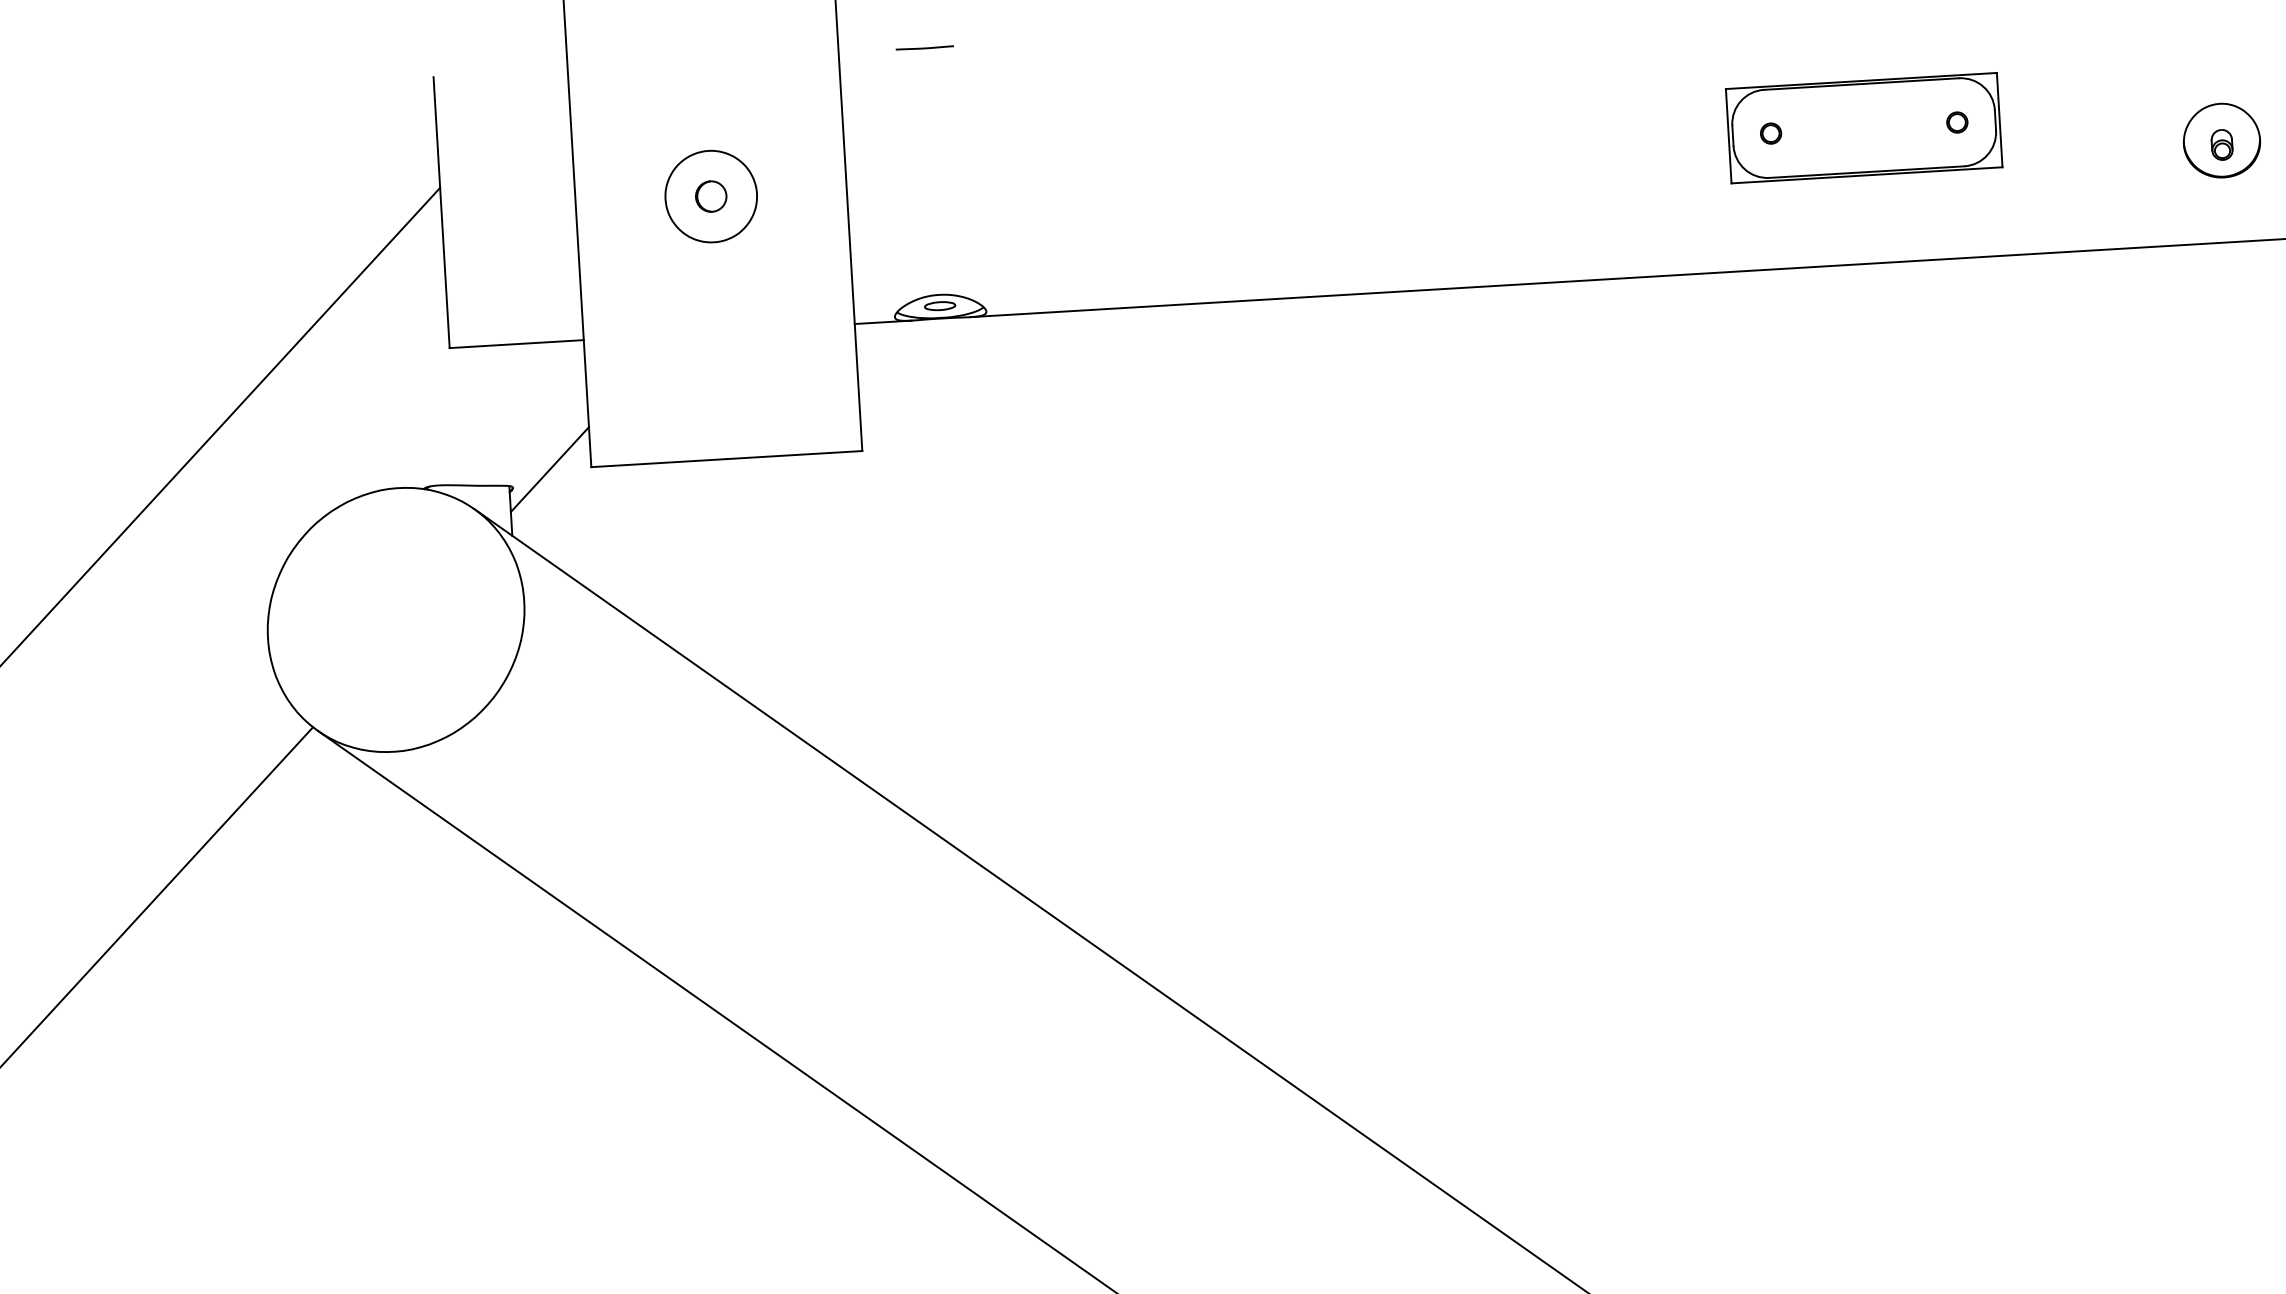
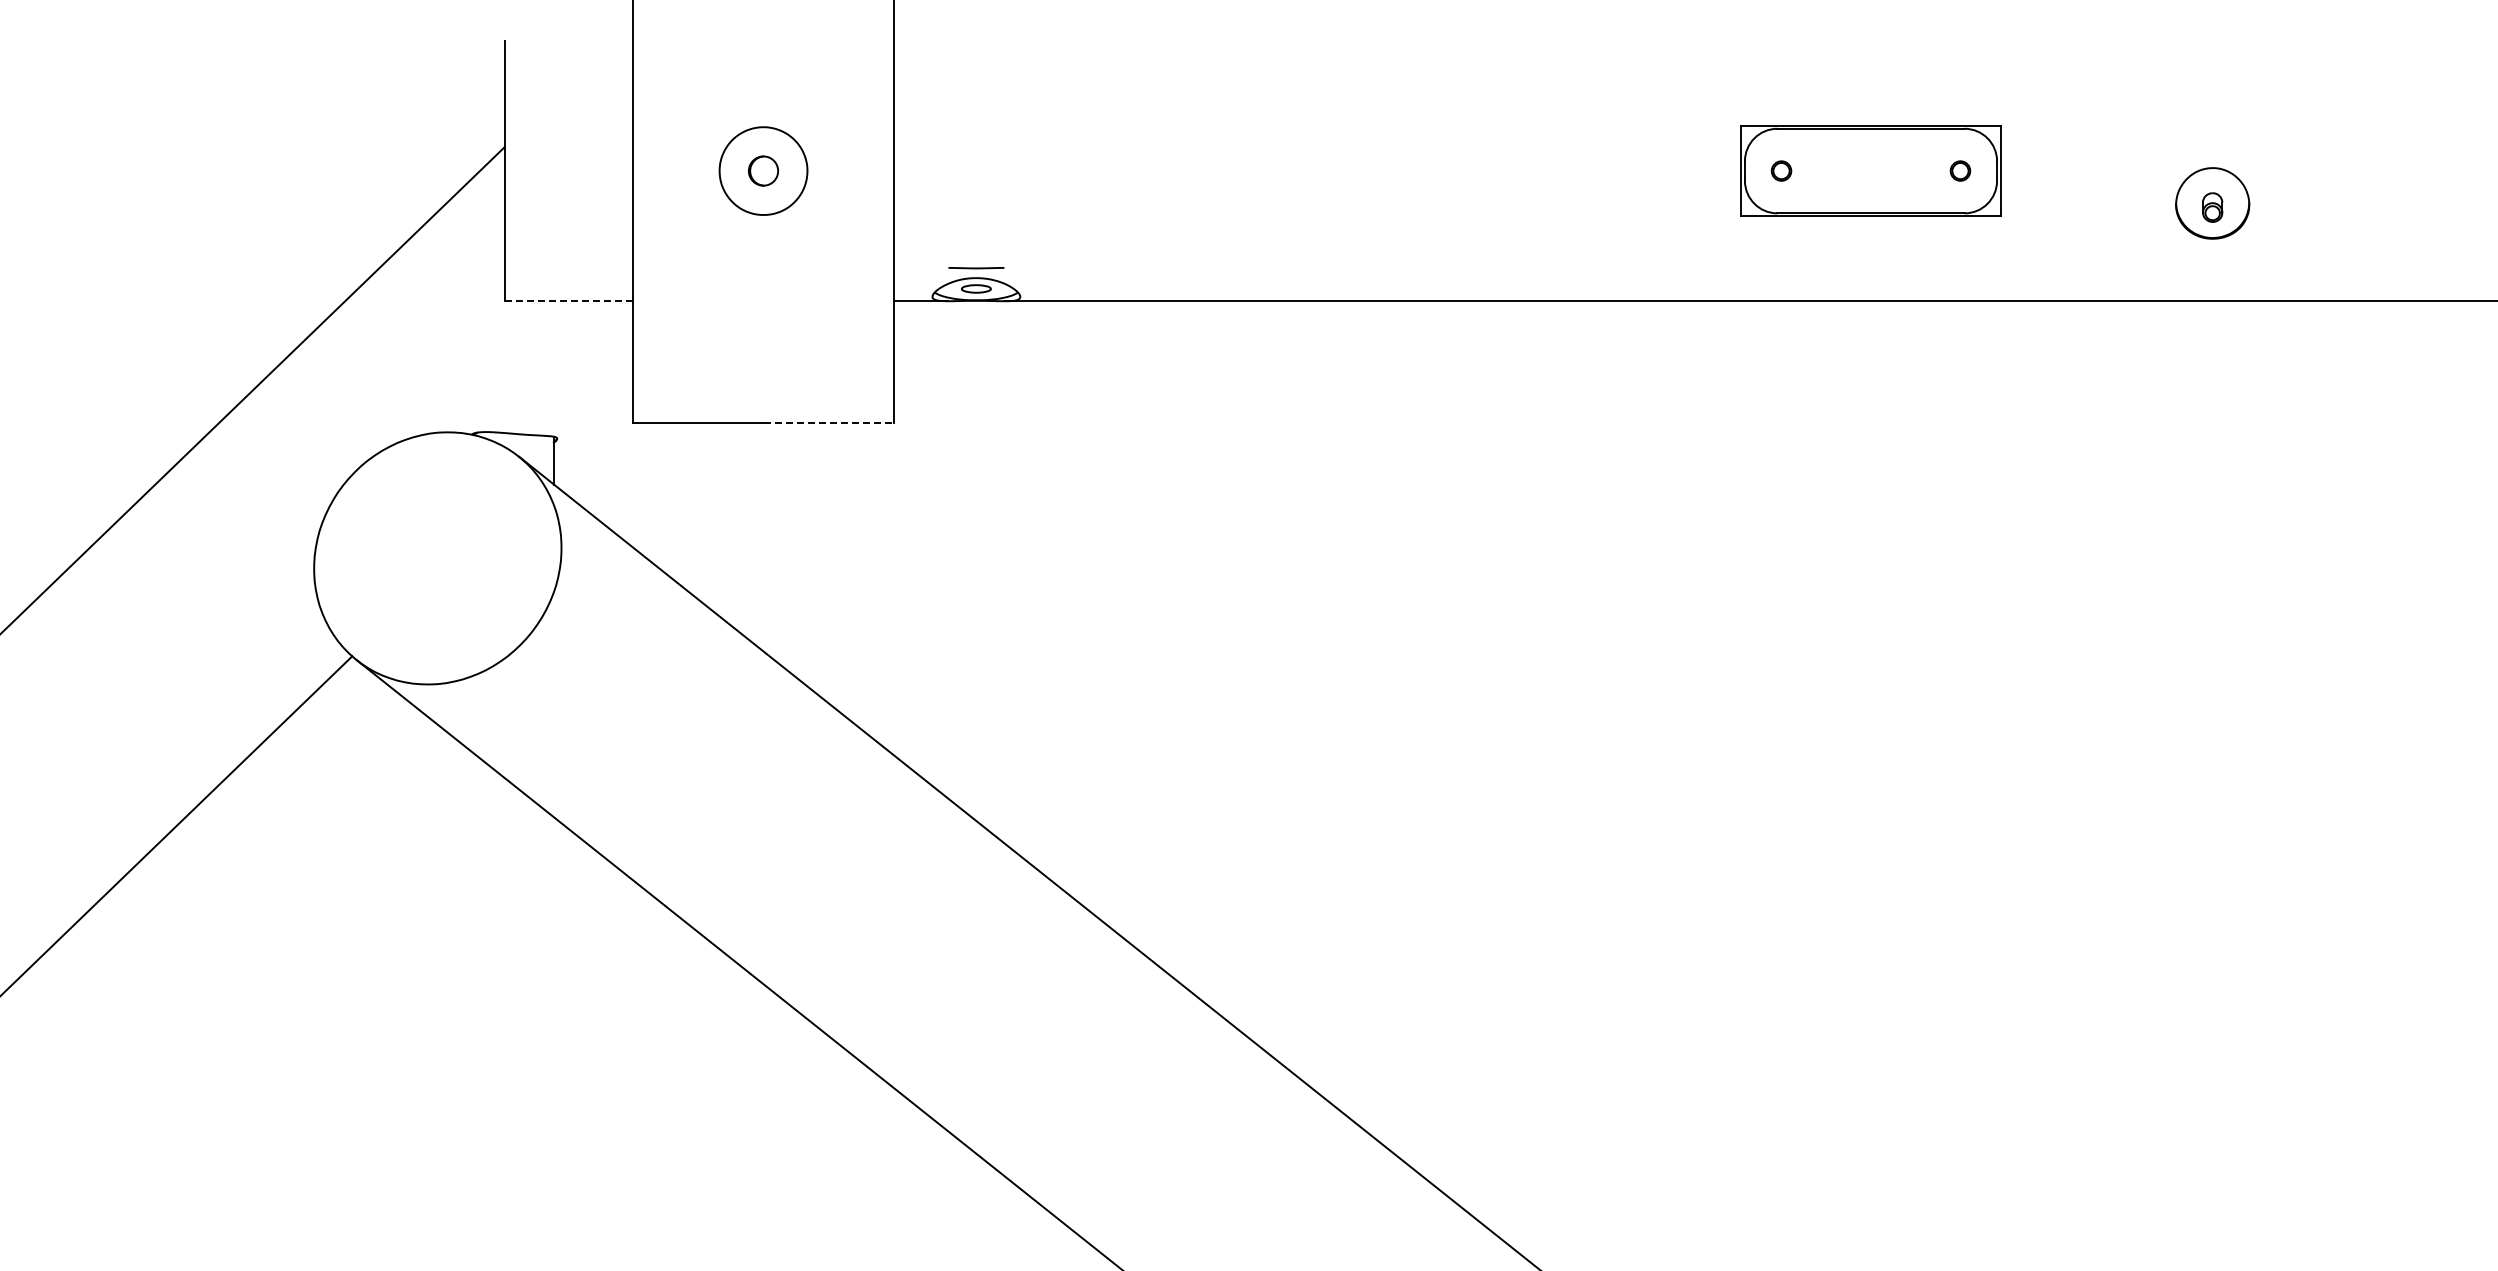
line: (924, 48) -> (976, 268), moved
line: (517, 344) -> (569, 301), solid -> dashed
line: (795, 455) -> (829, 423), solid -> dashed
line: (549, 468) -> (593, 422), removed

